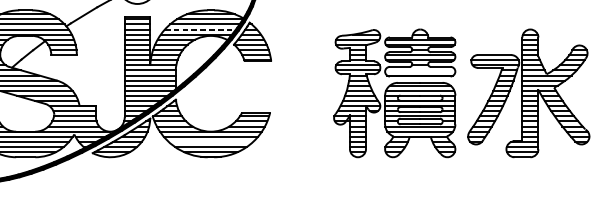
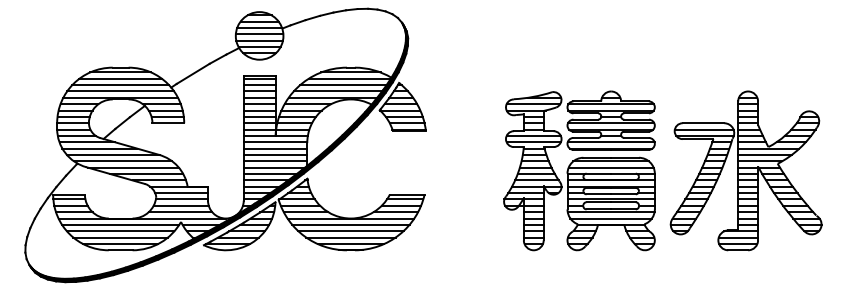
line: (200, 29) -> (338, 91), dashed -> solid
line: (419, 70) -> (610, 142), added
line: (210, 142) -> (350, 231), added

